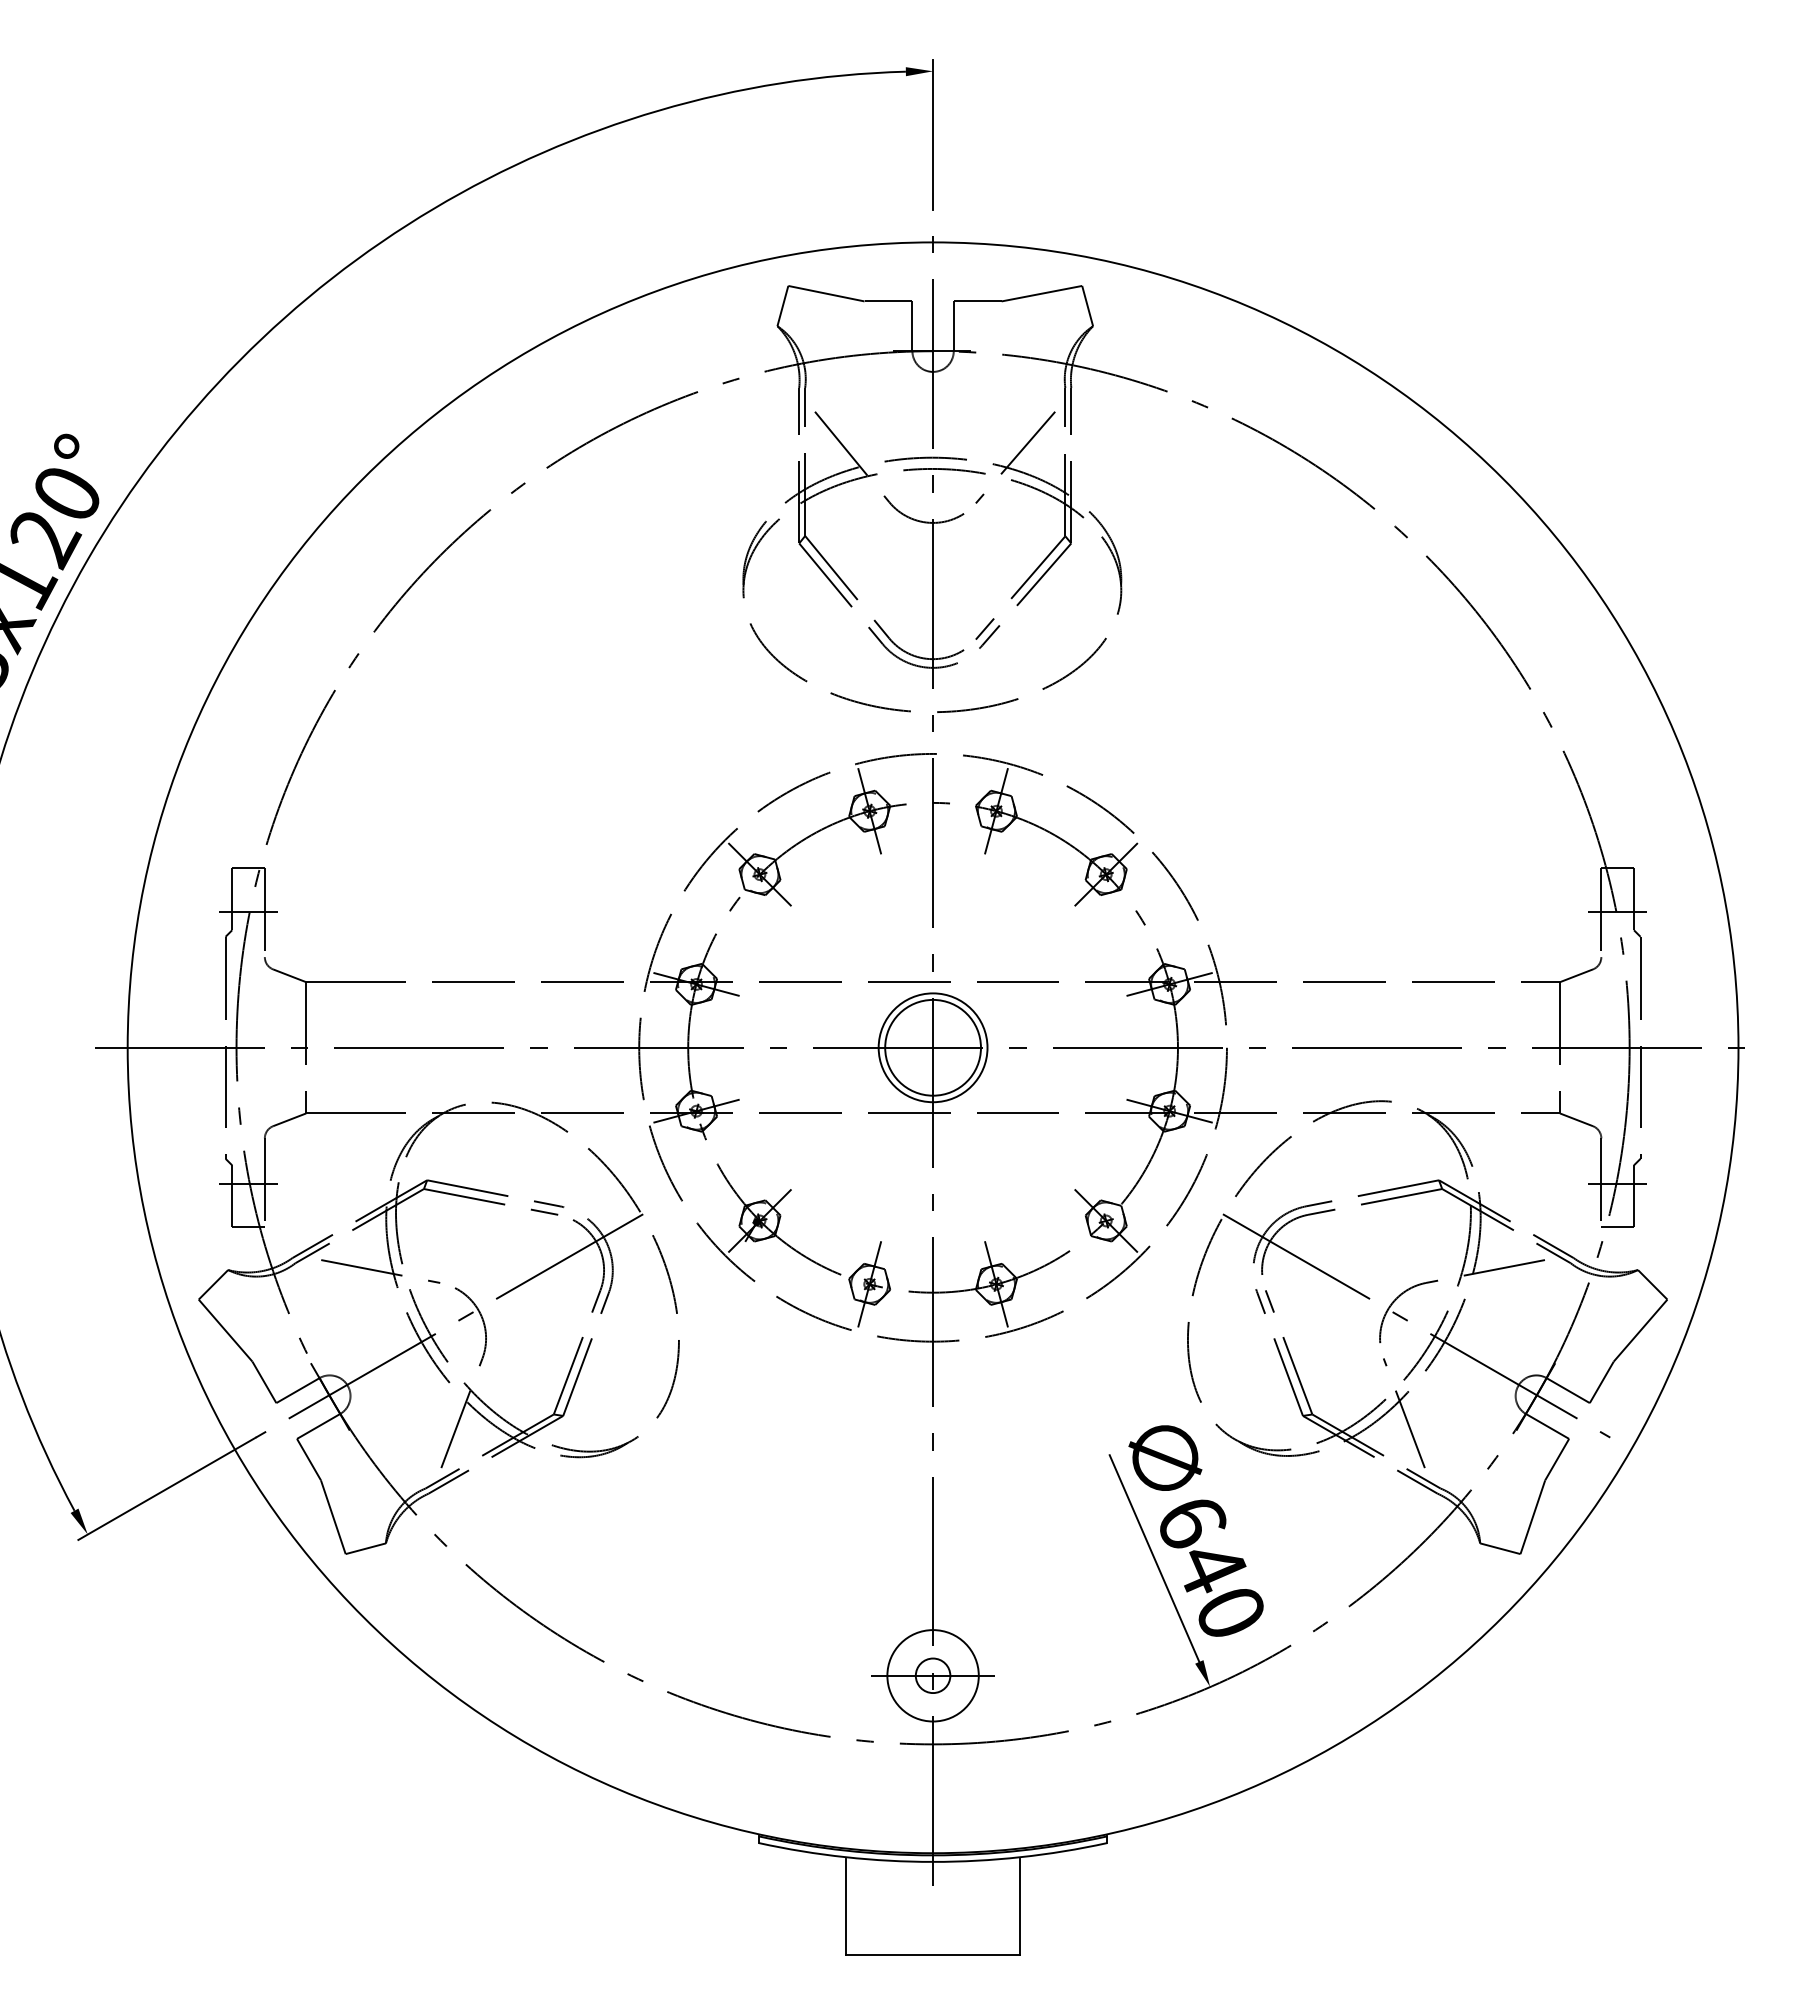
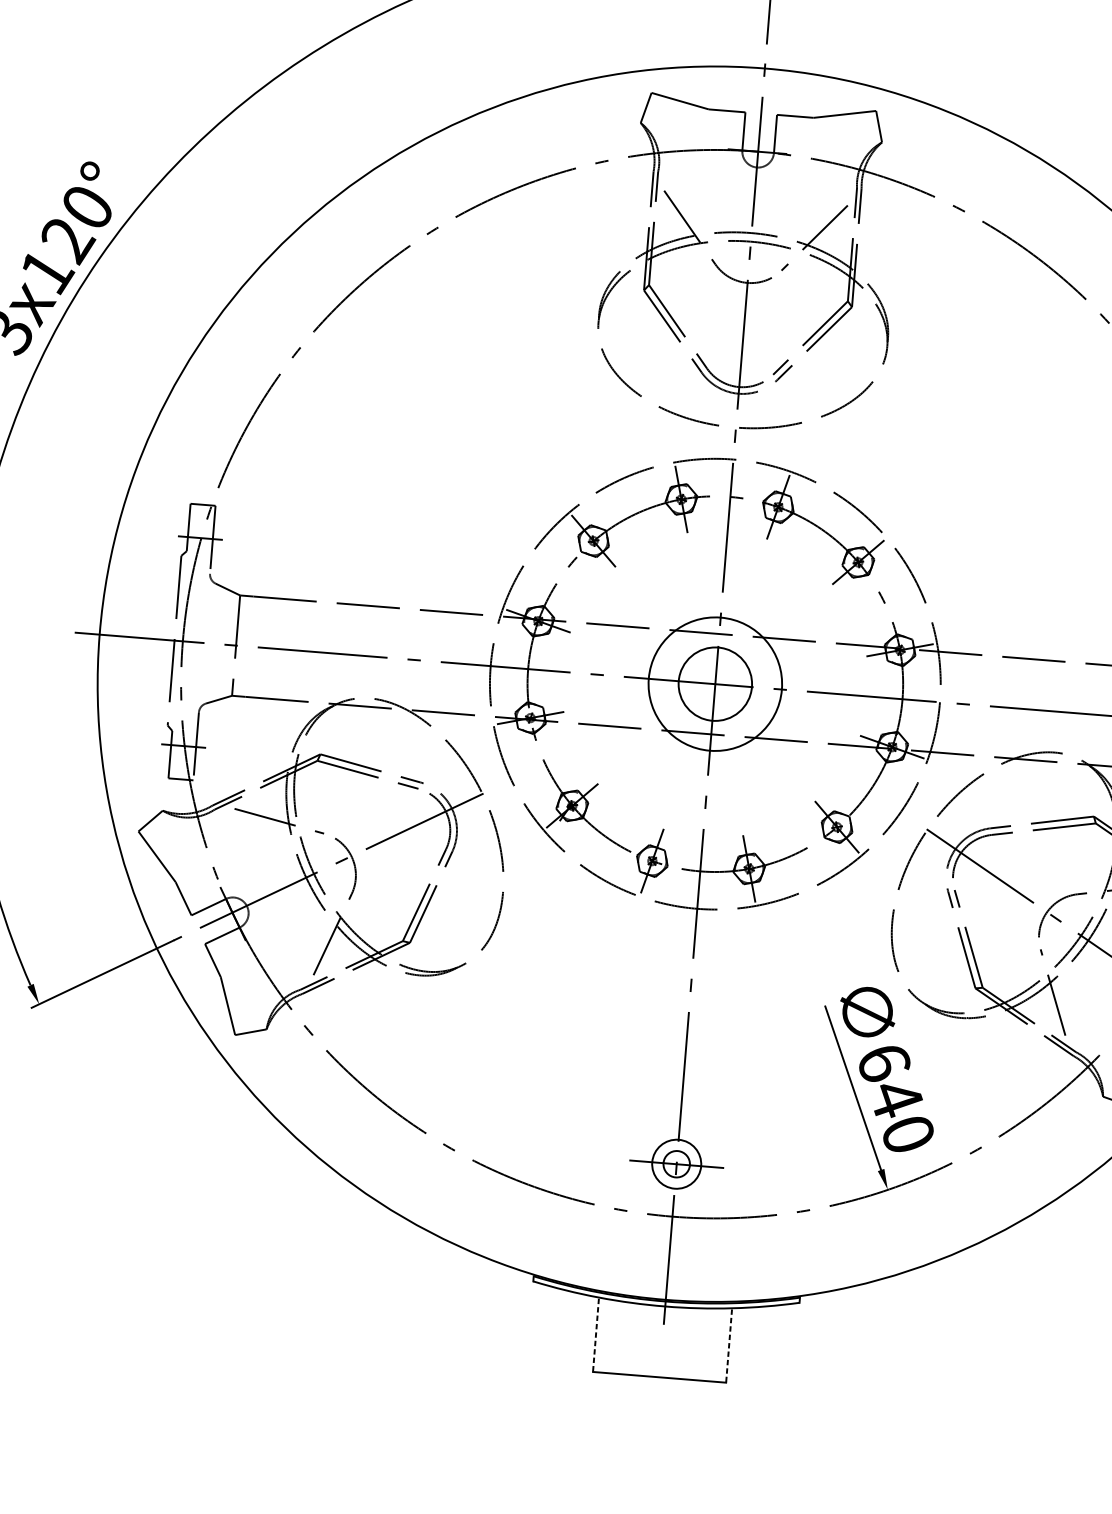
circle: (932, 1047) -> (714, 683), size x1.6
circle: (932, 1675) -> (676, 1163), size x0.7
line: (846, 1906) -> (596, 1335), solid -> dashed
line: (1020, 1906) -> (729, 1345), solid -> dashed

